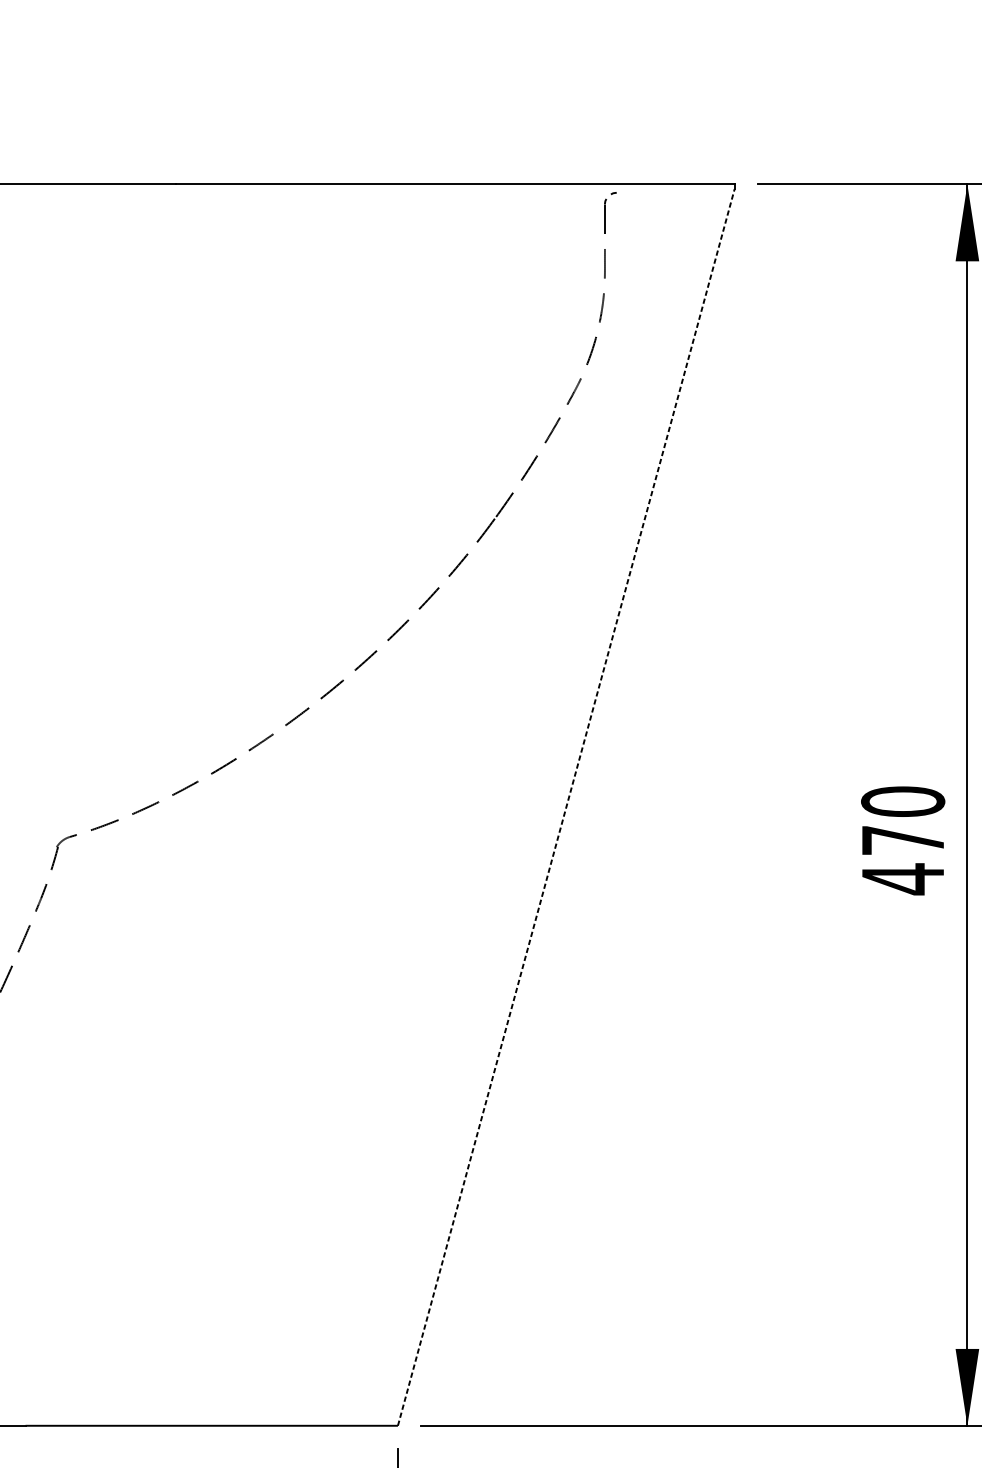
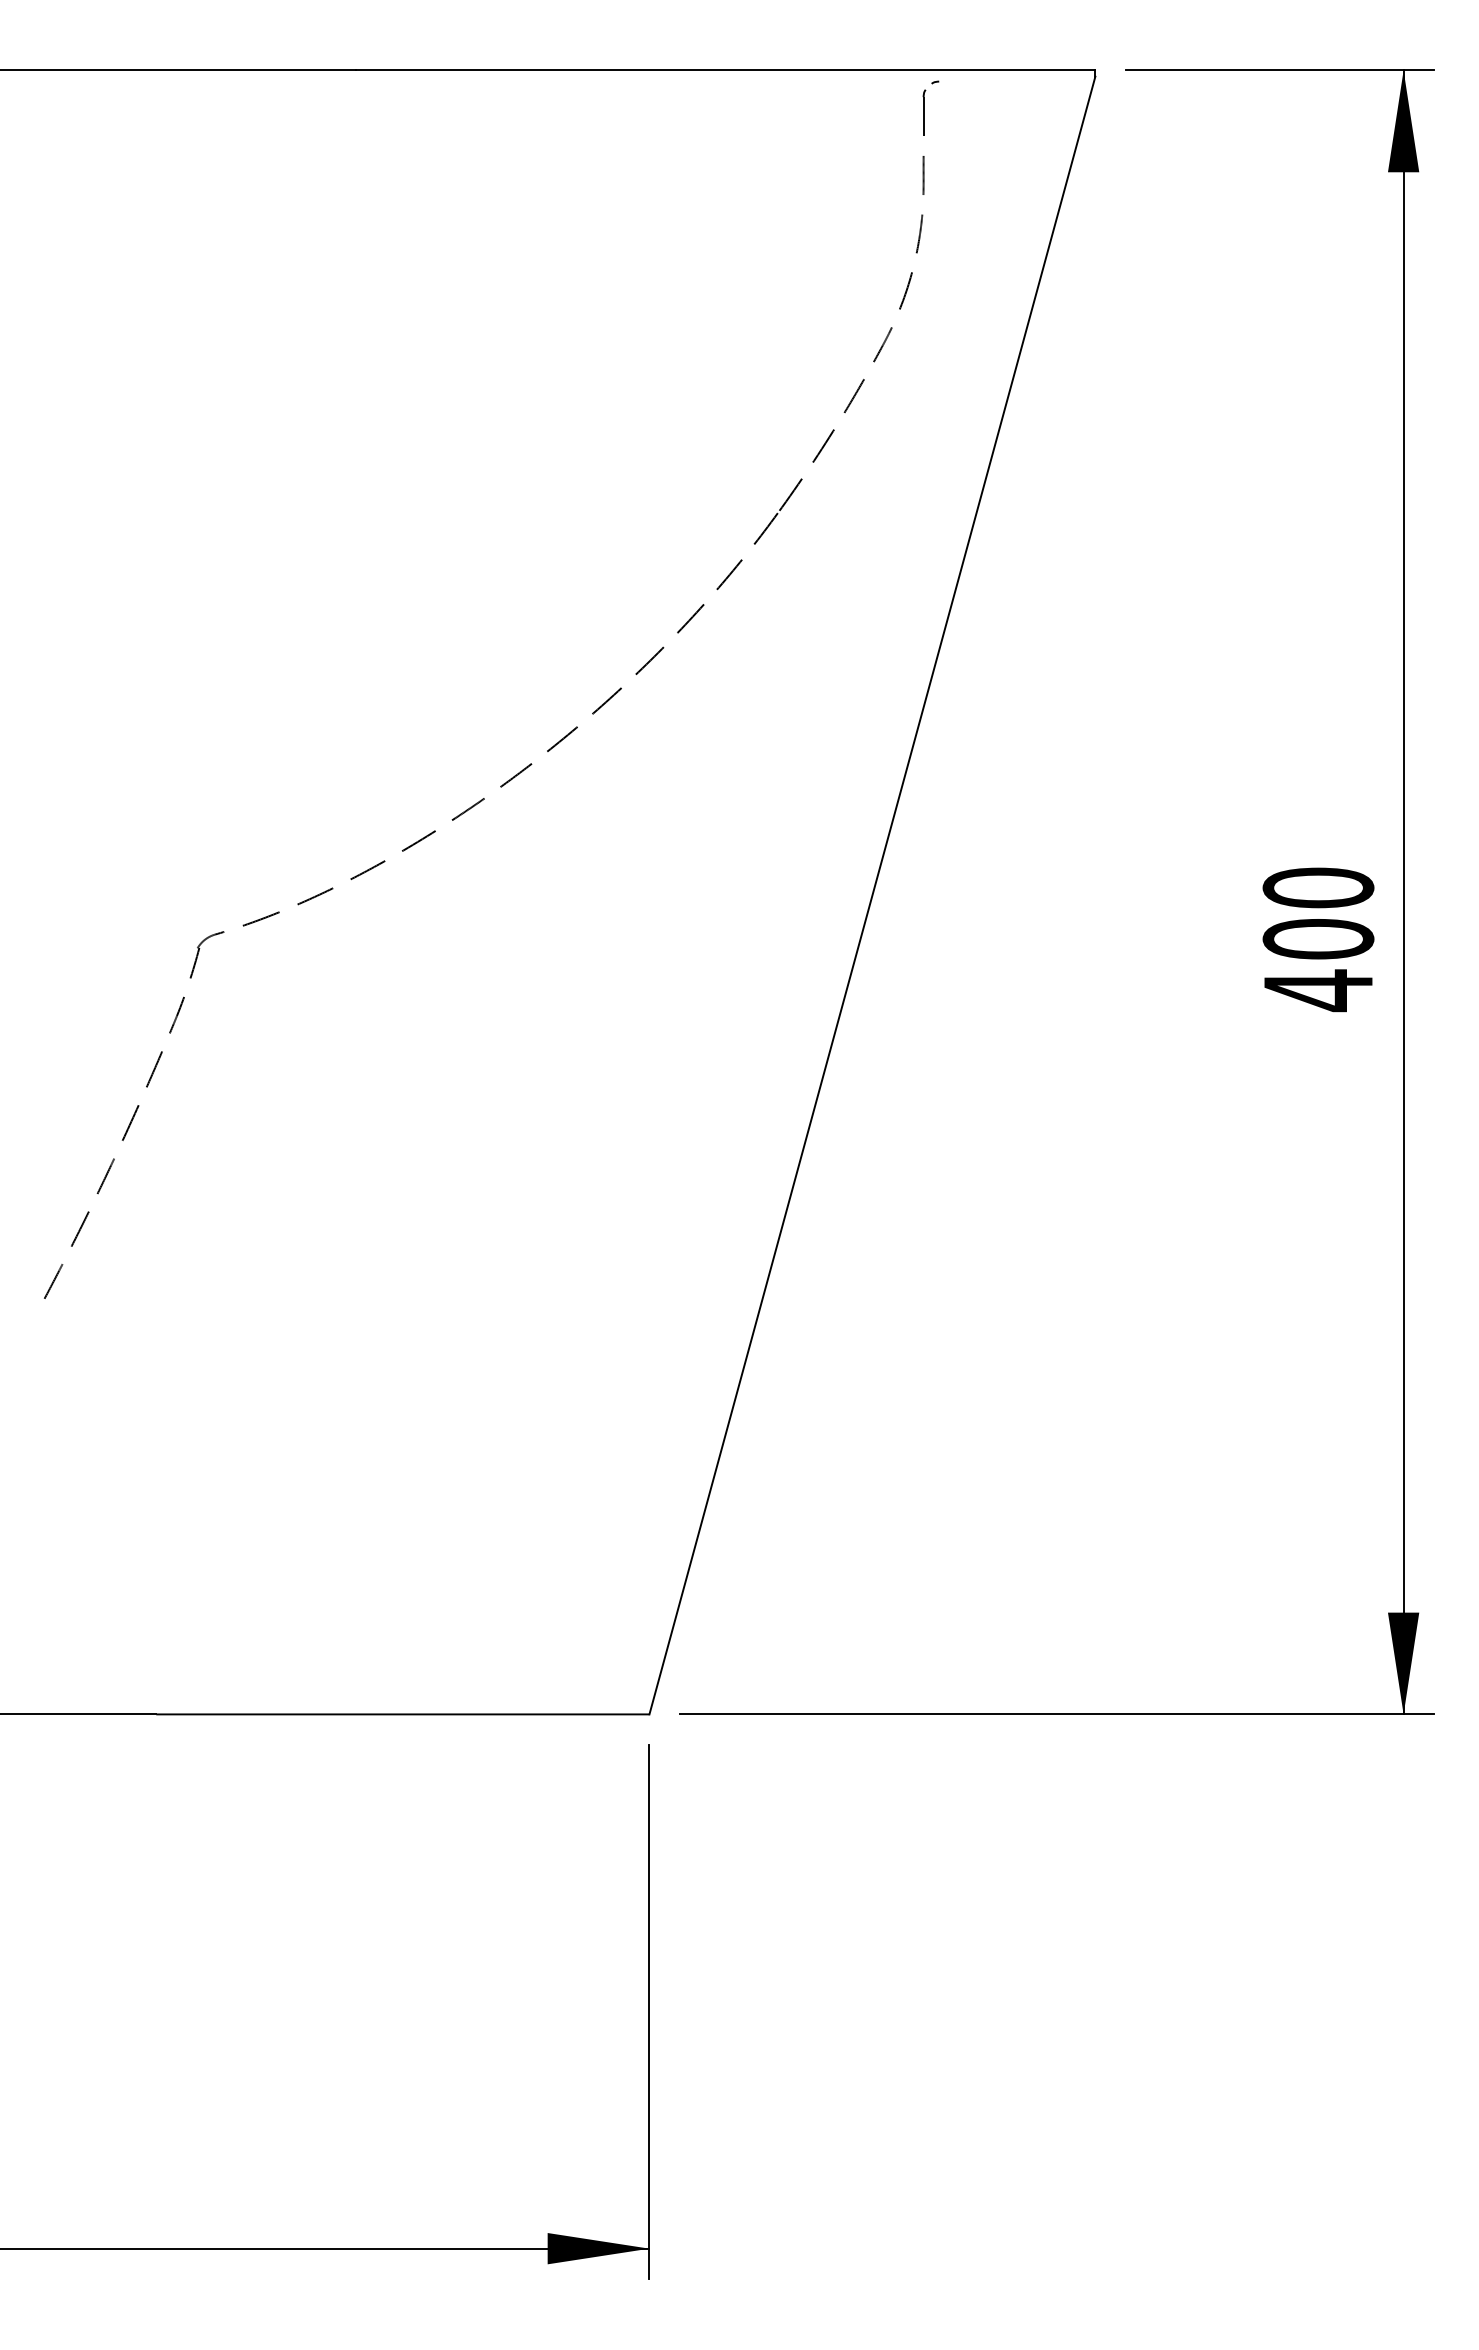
line: (566, 807) -> (872, 895), dashed -> solid
text: (903, 840) -> (1318, 939), 470 -> 400

